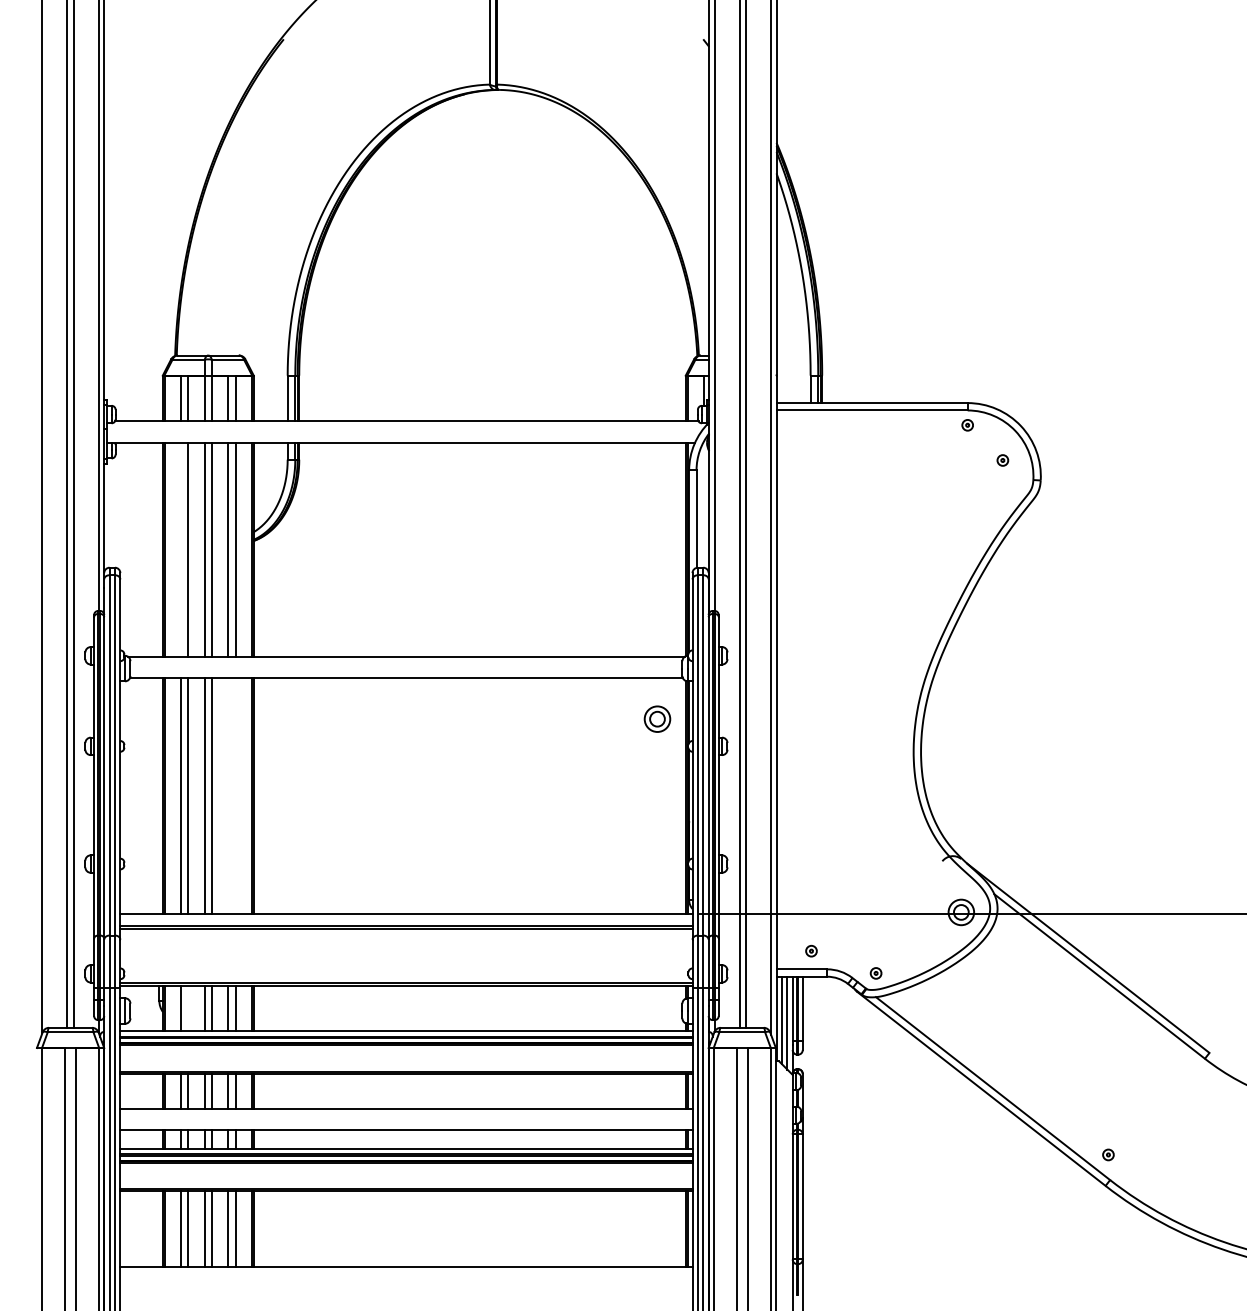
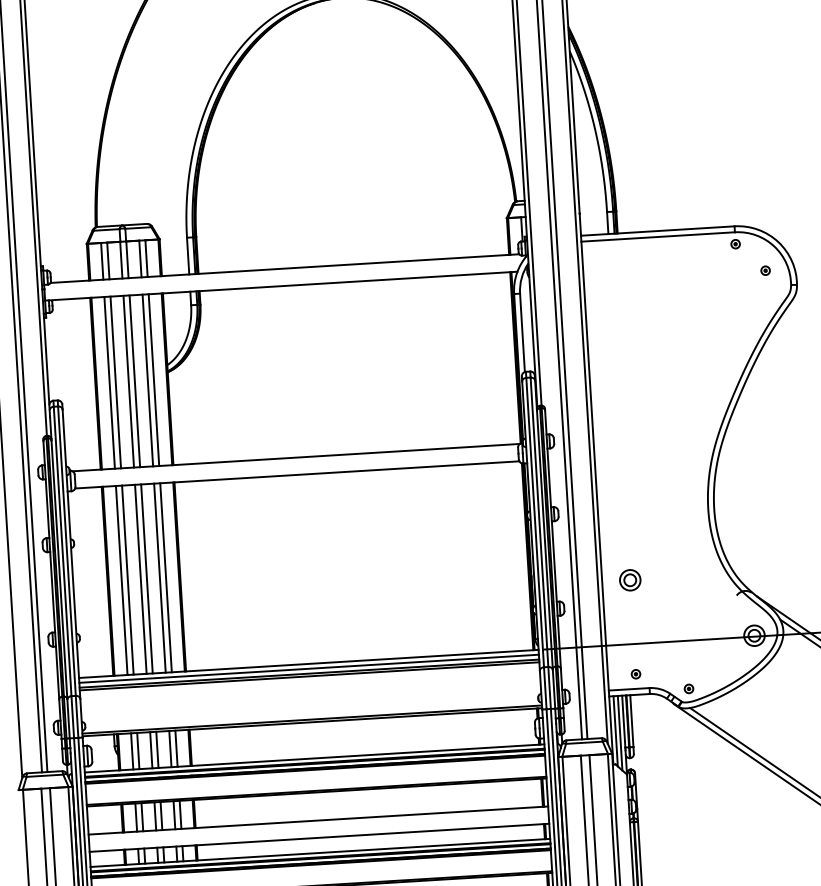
line: (180, 549) -> (109, 382), added
part: (657, 718) -> (630, 579), moved
line: (228, 795) -> (160, 577), added
line: (235, 795) -> (165, 577), added
line: (406, 919) -> (309, 668), added
line: (188, 1008) -> (138, 750), added

